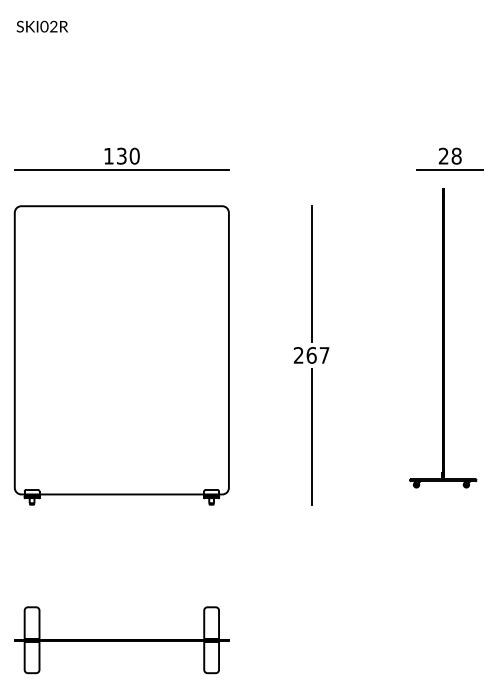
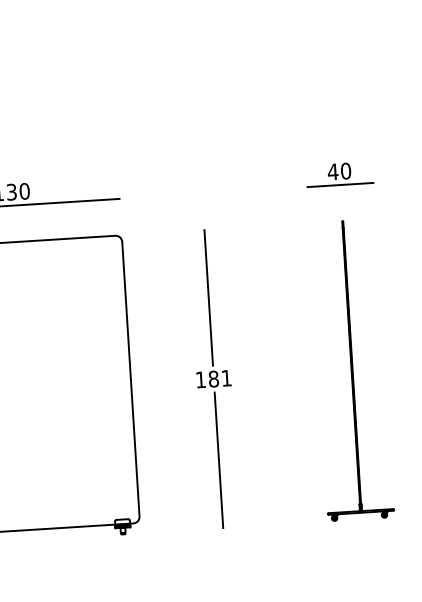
text: (449, 155) -> (338, 170), 28 -> 40
part: (443, 338) -> (352, 370), moved
text: (311, 355) -> (213, 379), 267 -> 181

